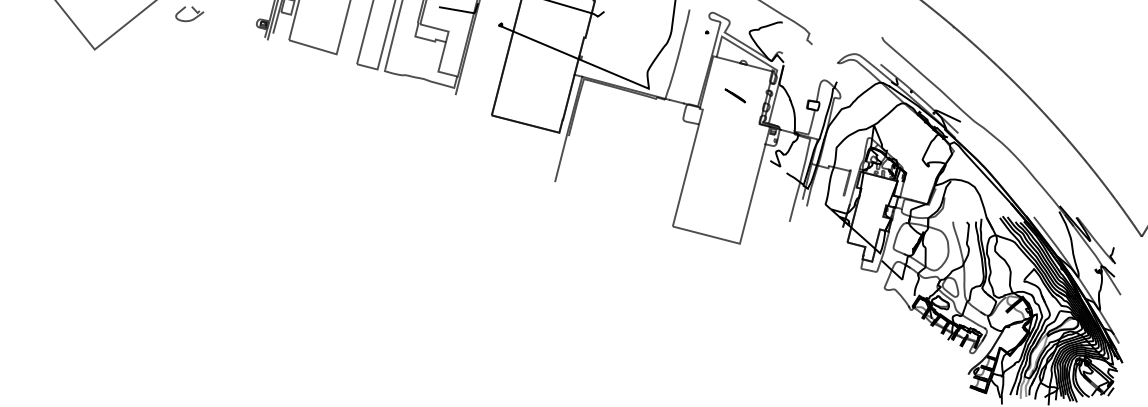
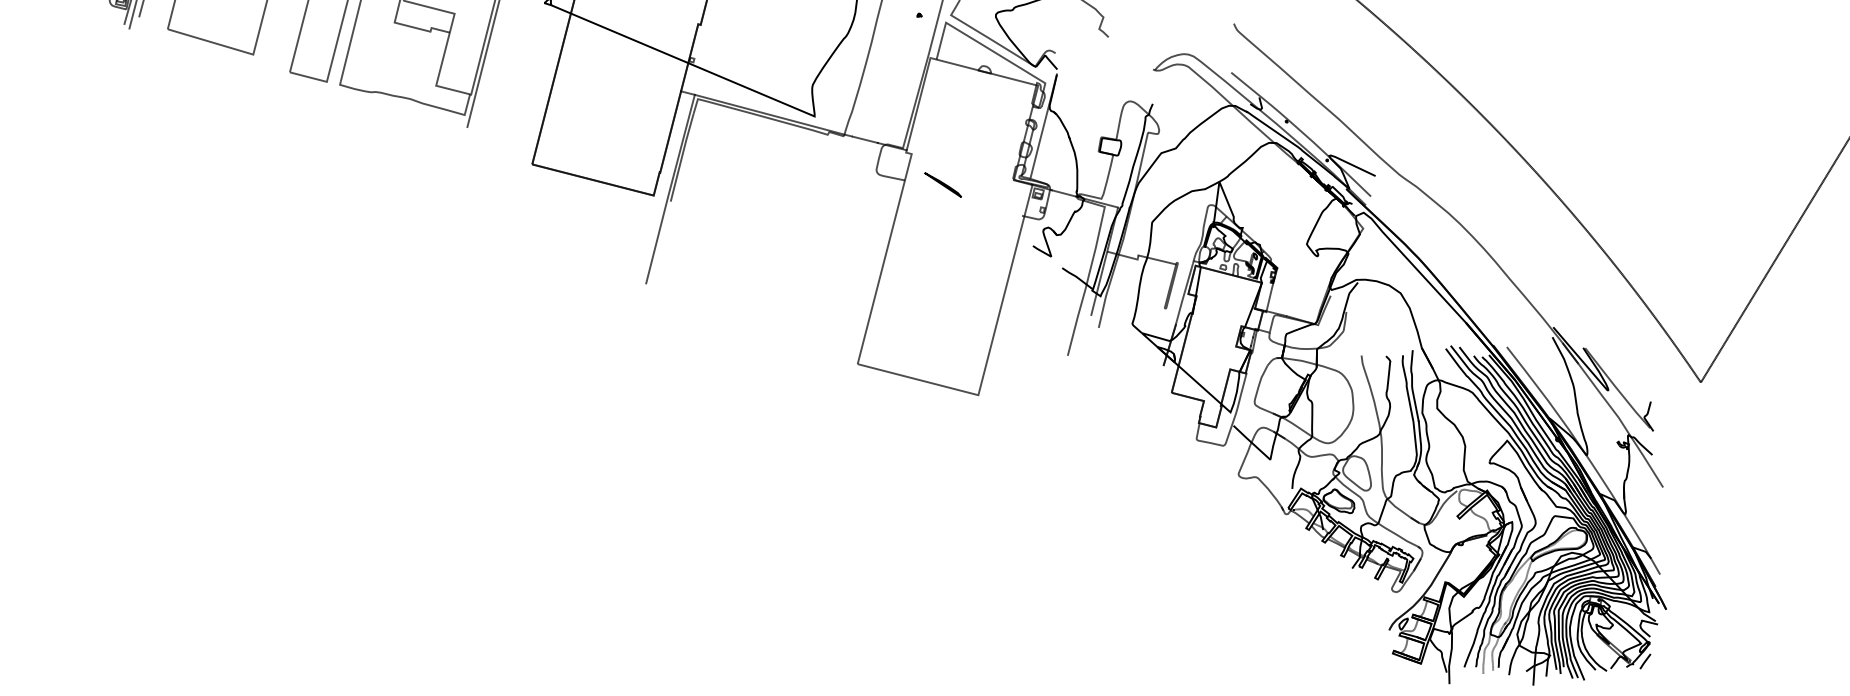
line: (734, 95) -> (941, 184), moved

